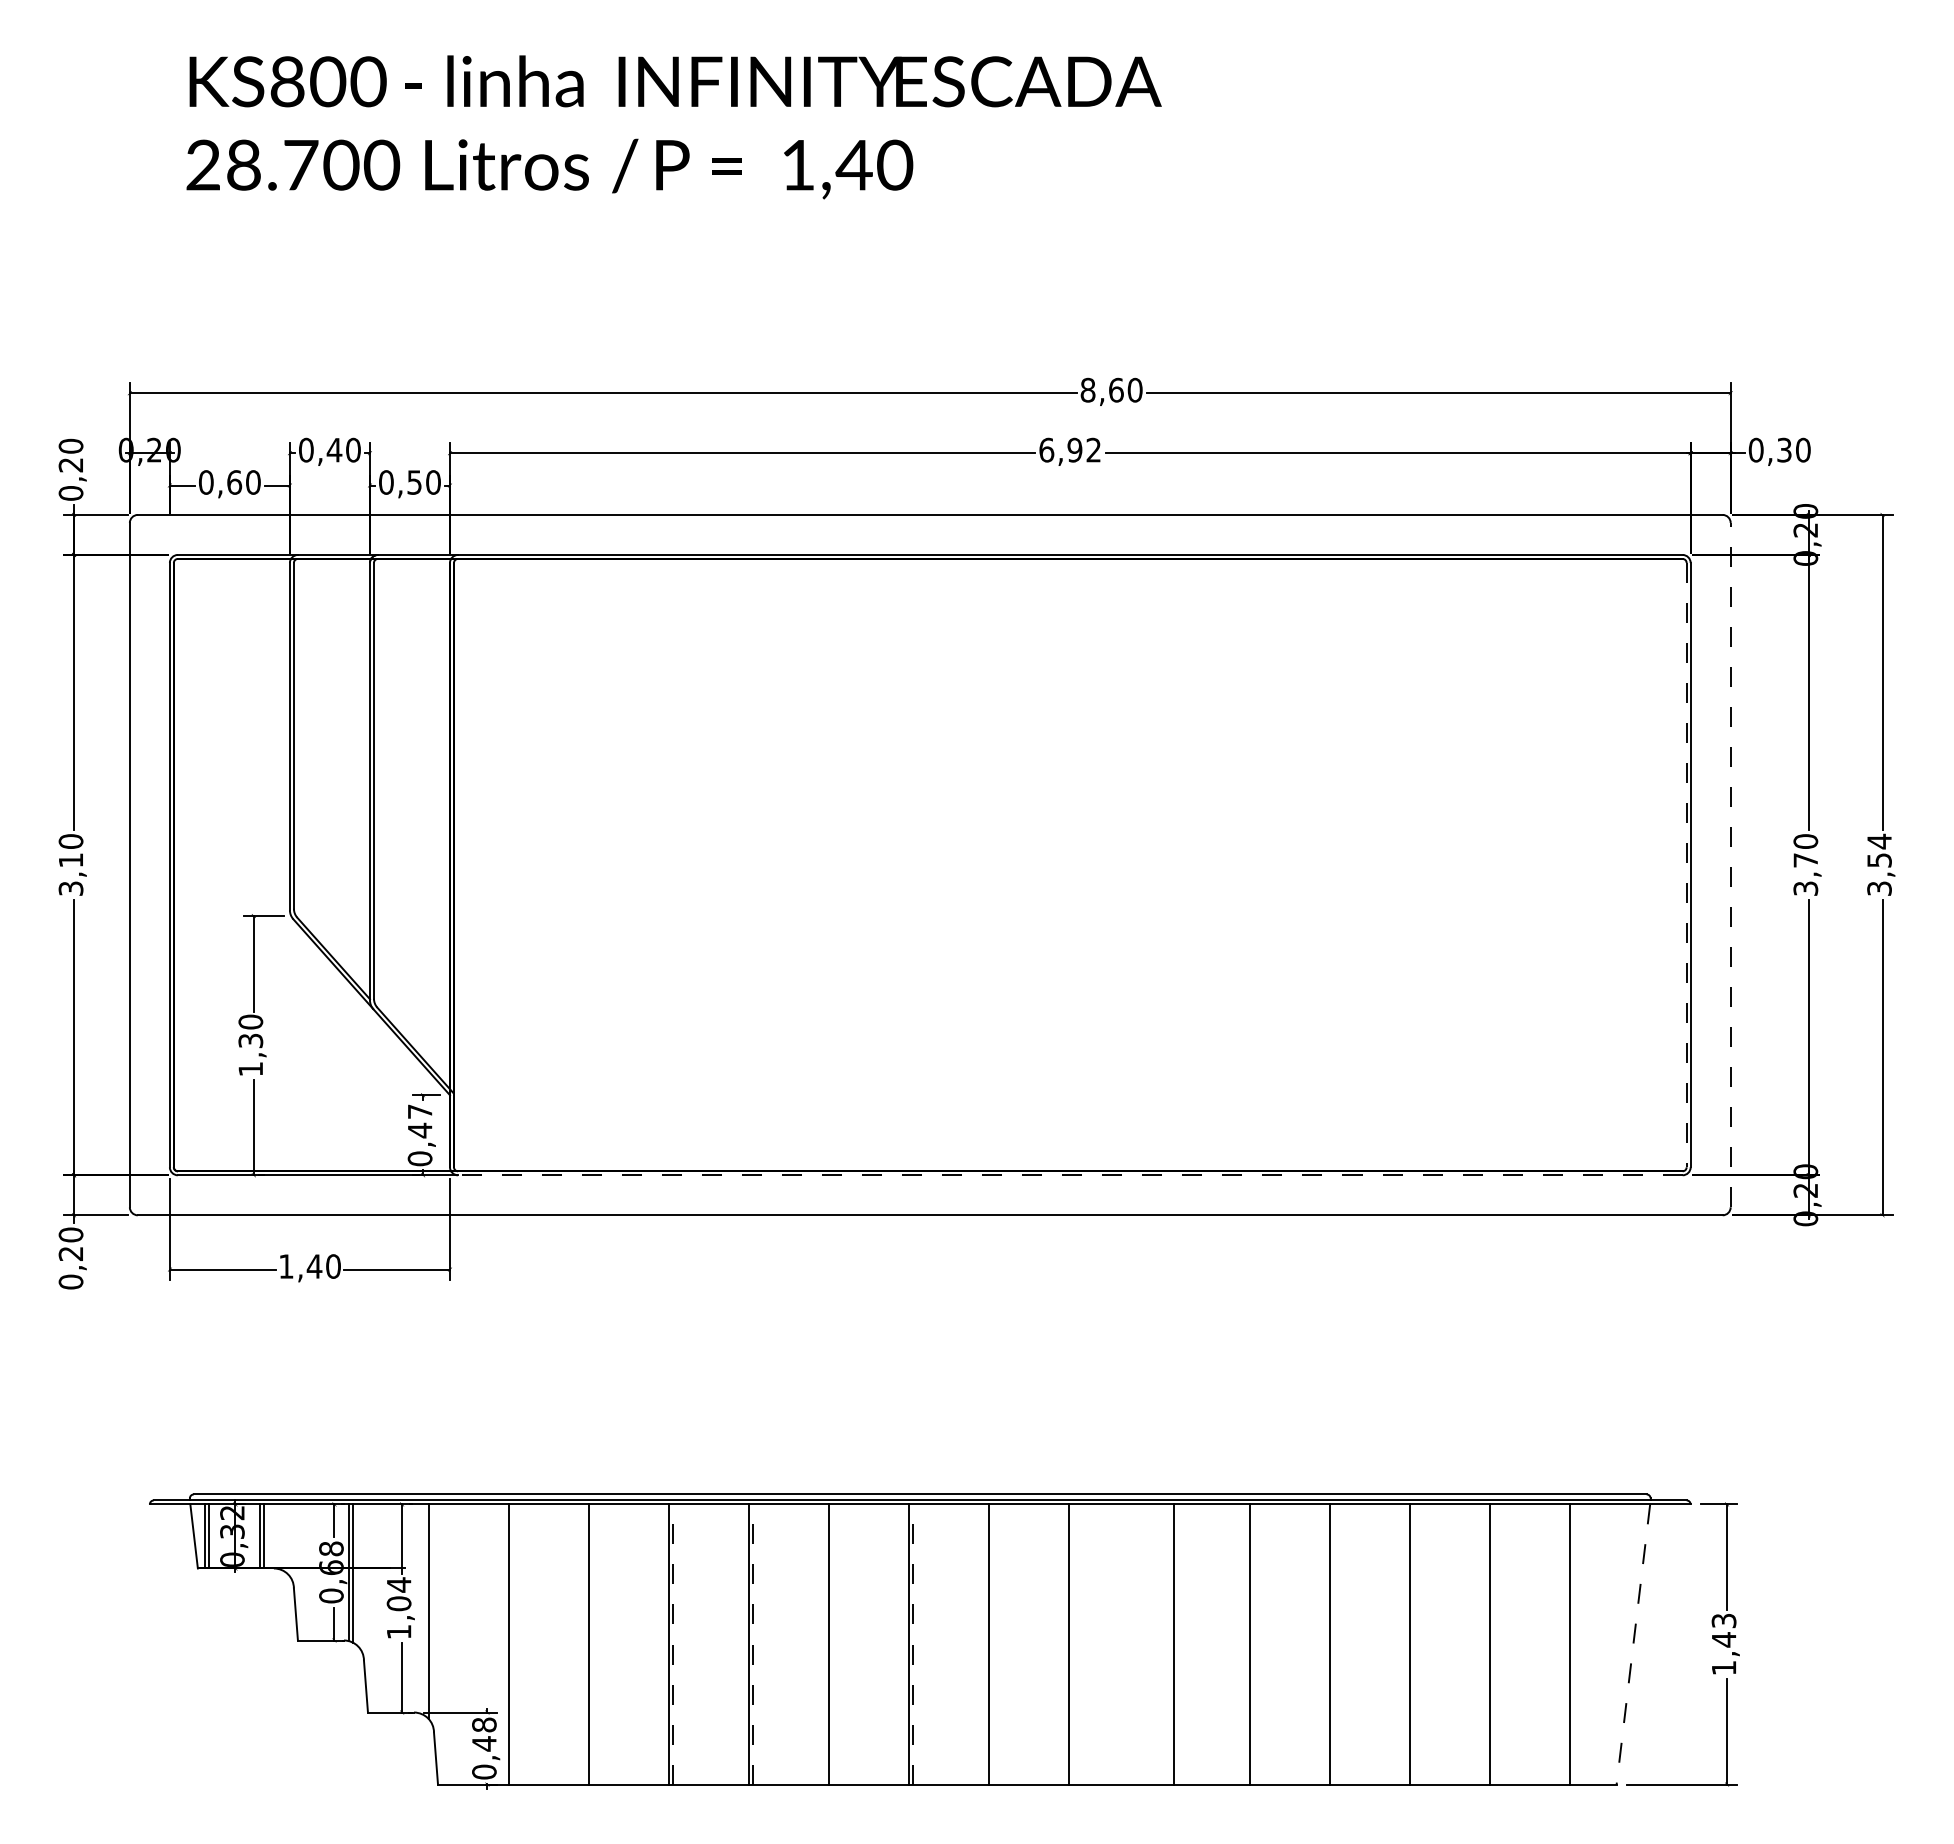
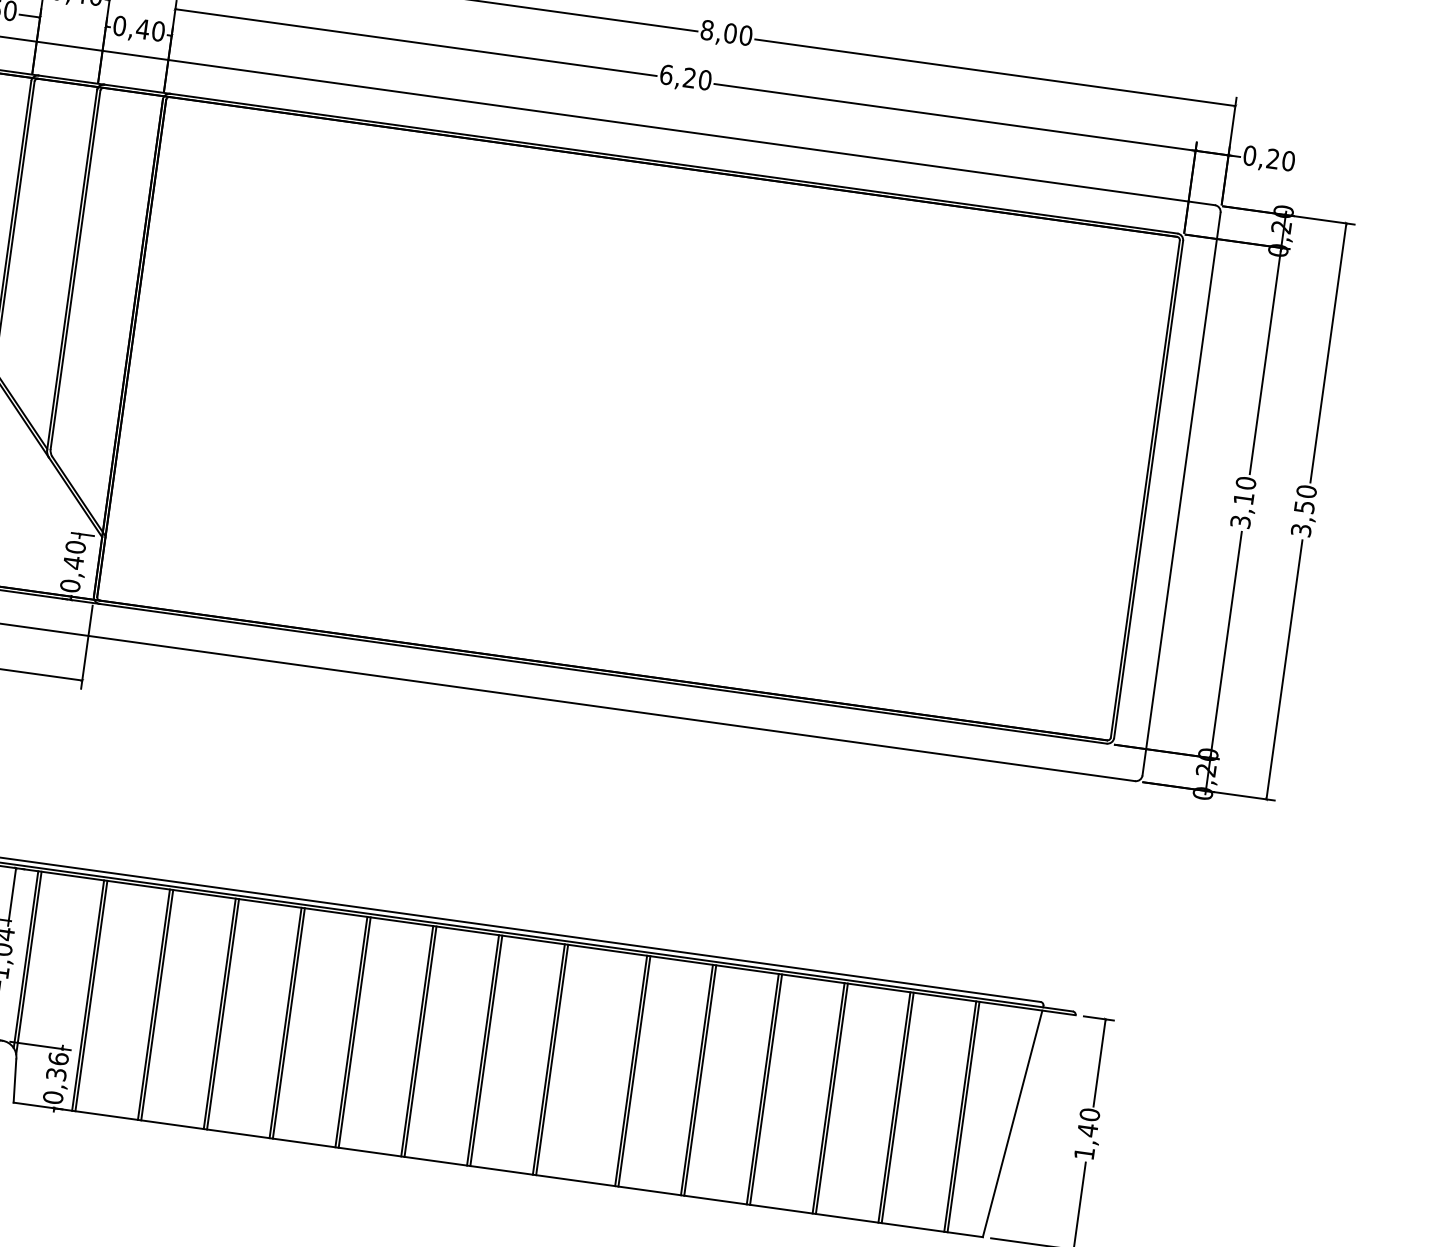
text: (1116, 389) -> (730, 32), 8,60 -> 8,00
text: (1084, 449) -> (697, 78), 6,92 -> 6,20
text: (1784, 450) -> (1273, 159), 0,30 -> 0,20
text: (414, 482) -> (142, 29), 0,50 -> 0,40
text: (1879, 841) -> (1306, 491), 3,54 -> 3,50
text: (1805, 860) -> (1243, 498), 3,70 -> 3,10
line: (1730, 864) -> (1181, 493), dashed -> solid
line: (1686, 865) -> (1145, 489), dashed -> solid
text: (419, 1111) -> (75, 547), 0,47 -> 0,40
line: (1069, 1175) -> (602, 673), dashed -> solid
line: (433, 1615) -> (29, 963), added
text: (1723, 1620) -> (1089, 1114), 1,43 -> 1,40
line: (513, 1644) -> (91, 996), added
line: (593, 1644) -> (157, 1005), added
line: (673, 1644) -> (223, 1014), dashed -> solid
line: (753, 1644) -> (289, 1023), dashed -> solid
line: (833, 1644) -> (354, 1032), added
line: (913, 1644) -> (420, 1041), dashed -> solid
line: (993, 1644) -> (486, 1050), added
line: (1073, 1644) -> (552, 1059), added
line: (1169, 1644) -> (631, 1070), added
line: (1253, 1644) -> (700, 1080), added
line: (1333, 1644) -> (766, 1089), added
line: (1413, 1644) -> (831, 1098), added
line: (1493, 1644) -> (897, 1107), added
line: (1573, 1644) -> (963, 1117), added
line: (1633, 1645) -> (1012, 1124), dashed -> solid
text: (484, 1734) -> (57, 1066), 0,48 -> 0,36

